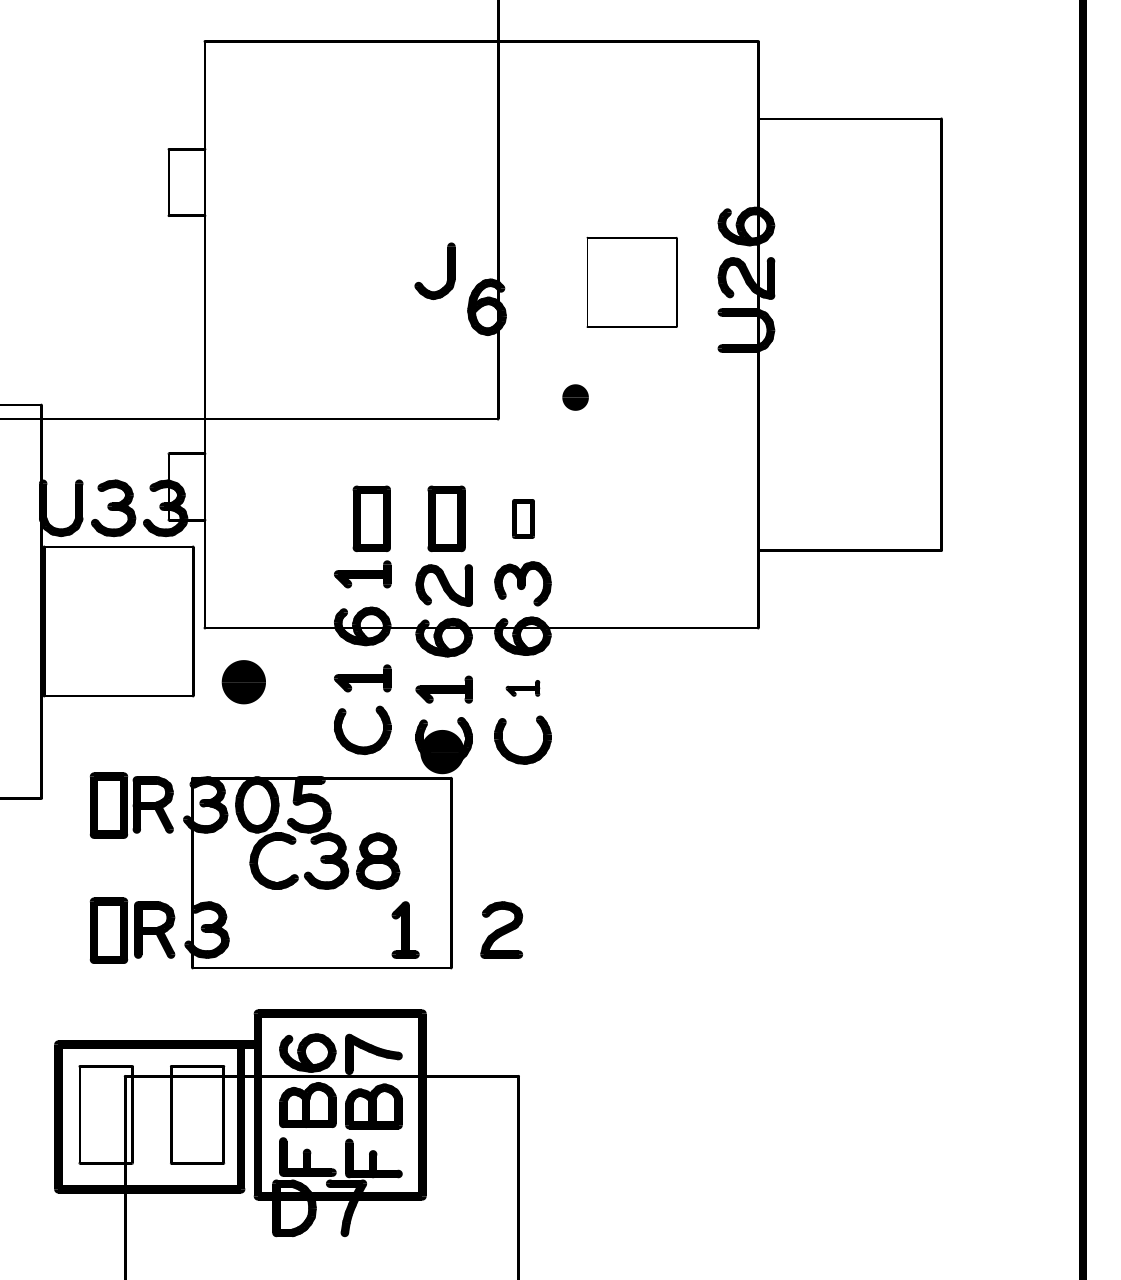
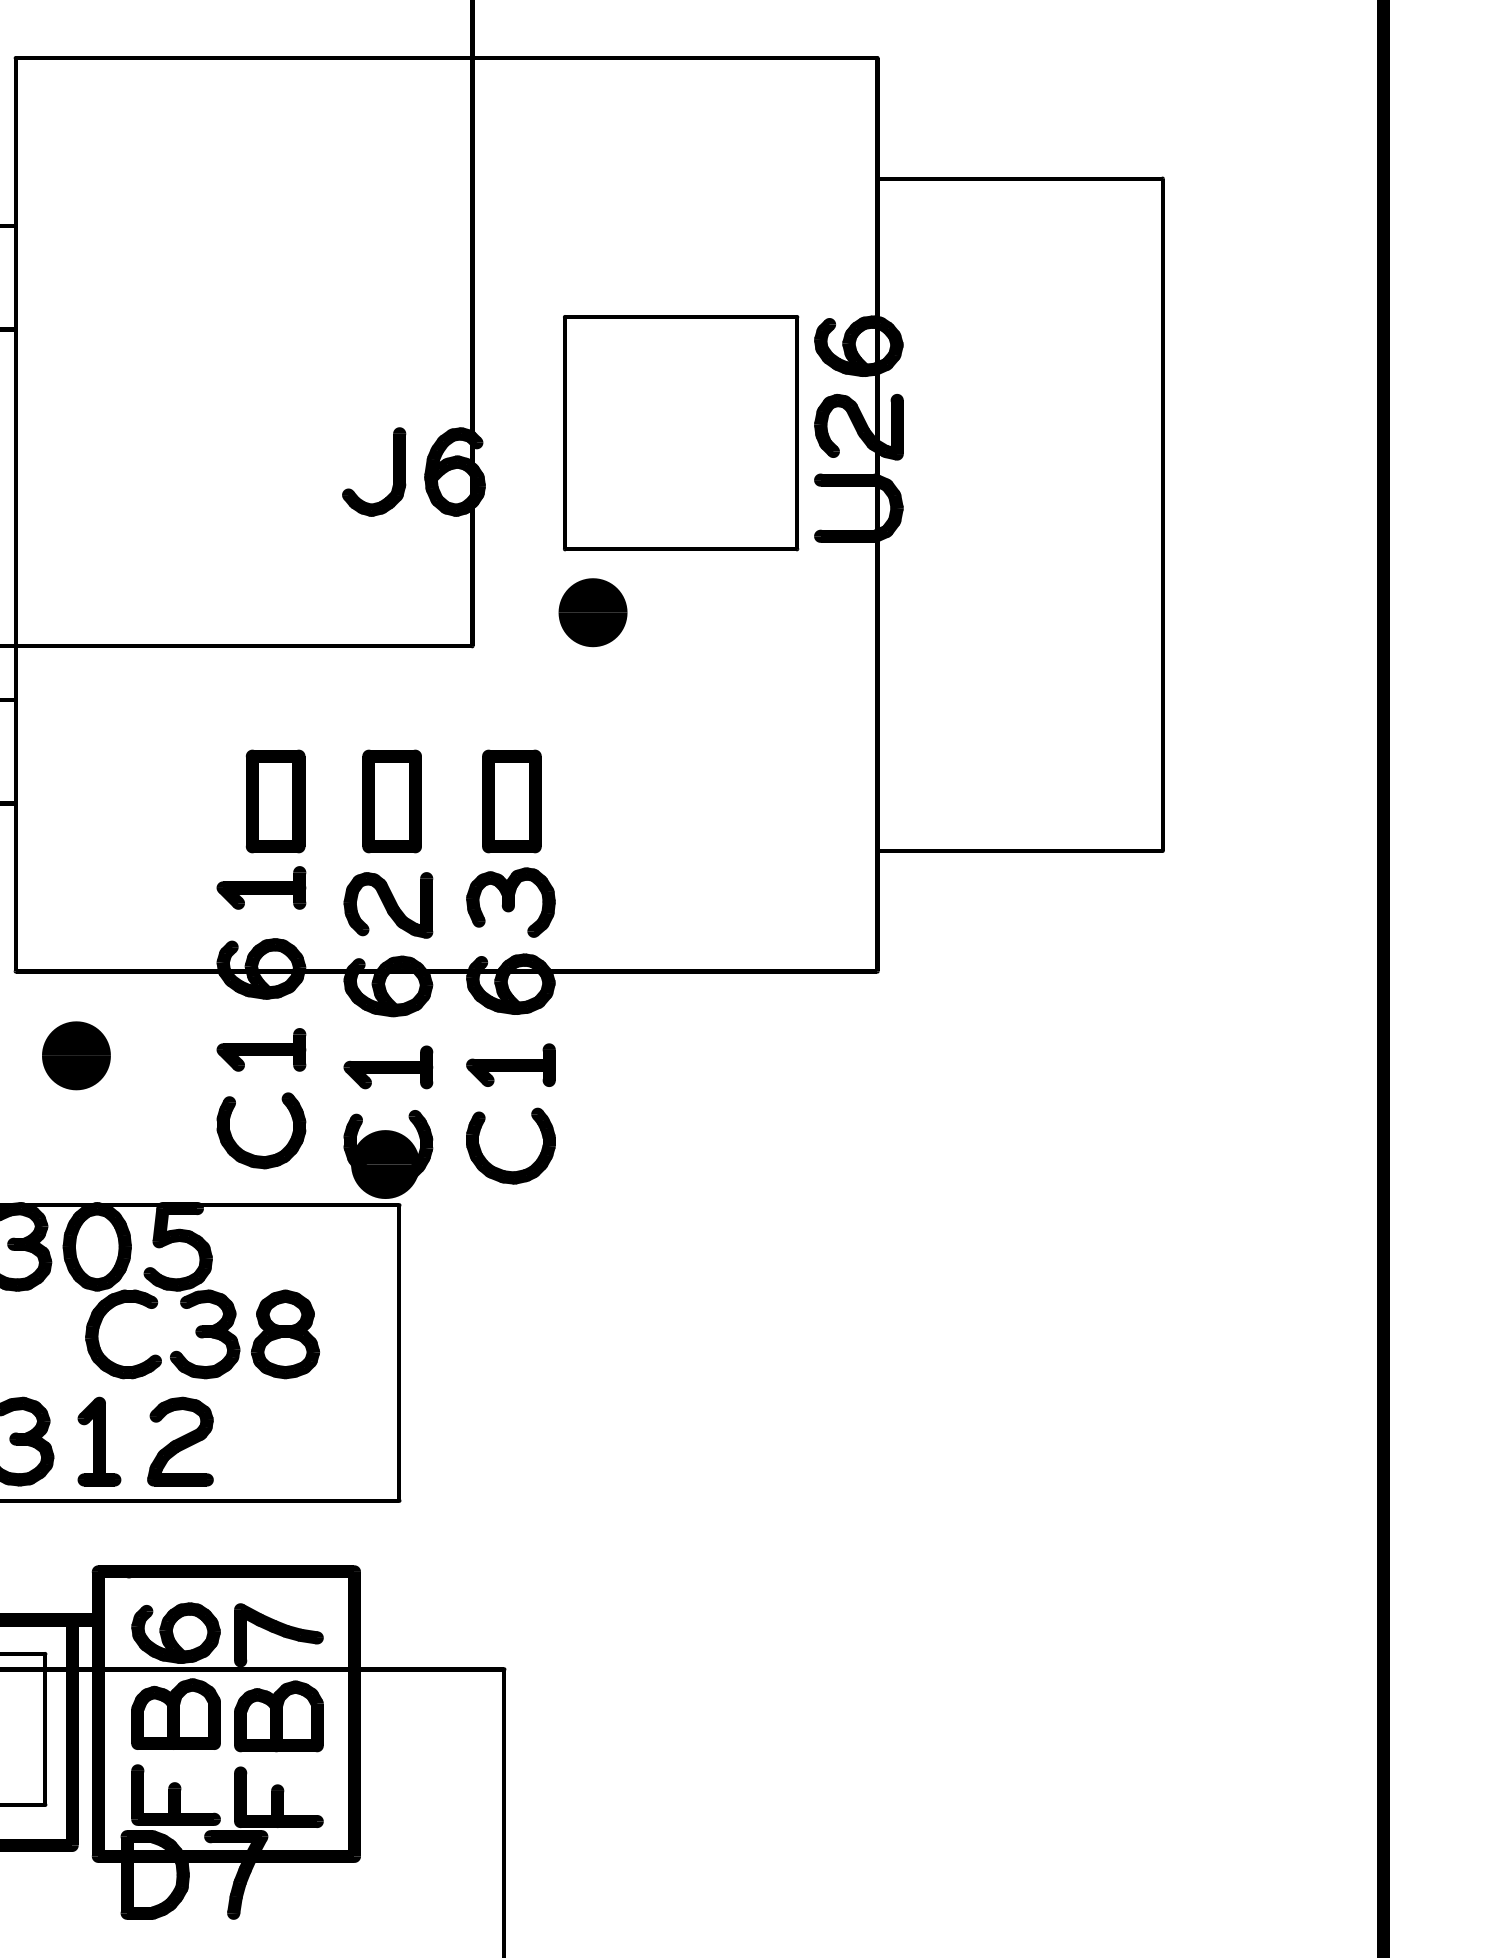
part: (447, 271) -> (393, 472), moved
part: (631, 282) -> (679, 433), size x1.67
part: (575, 397) -> (592, 612), size x1.67
part: (523, 518) -> (511, 800), size x1.67
part: (522, 688) -> (510, 1065), size x1.67
part: (405, 929) -> (99, 1440), moved
part: (501, 929) -> (180, 1440), moved

